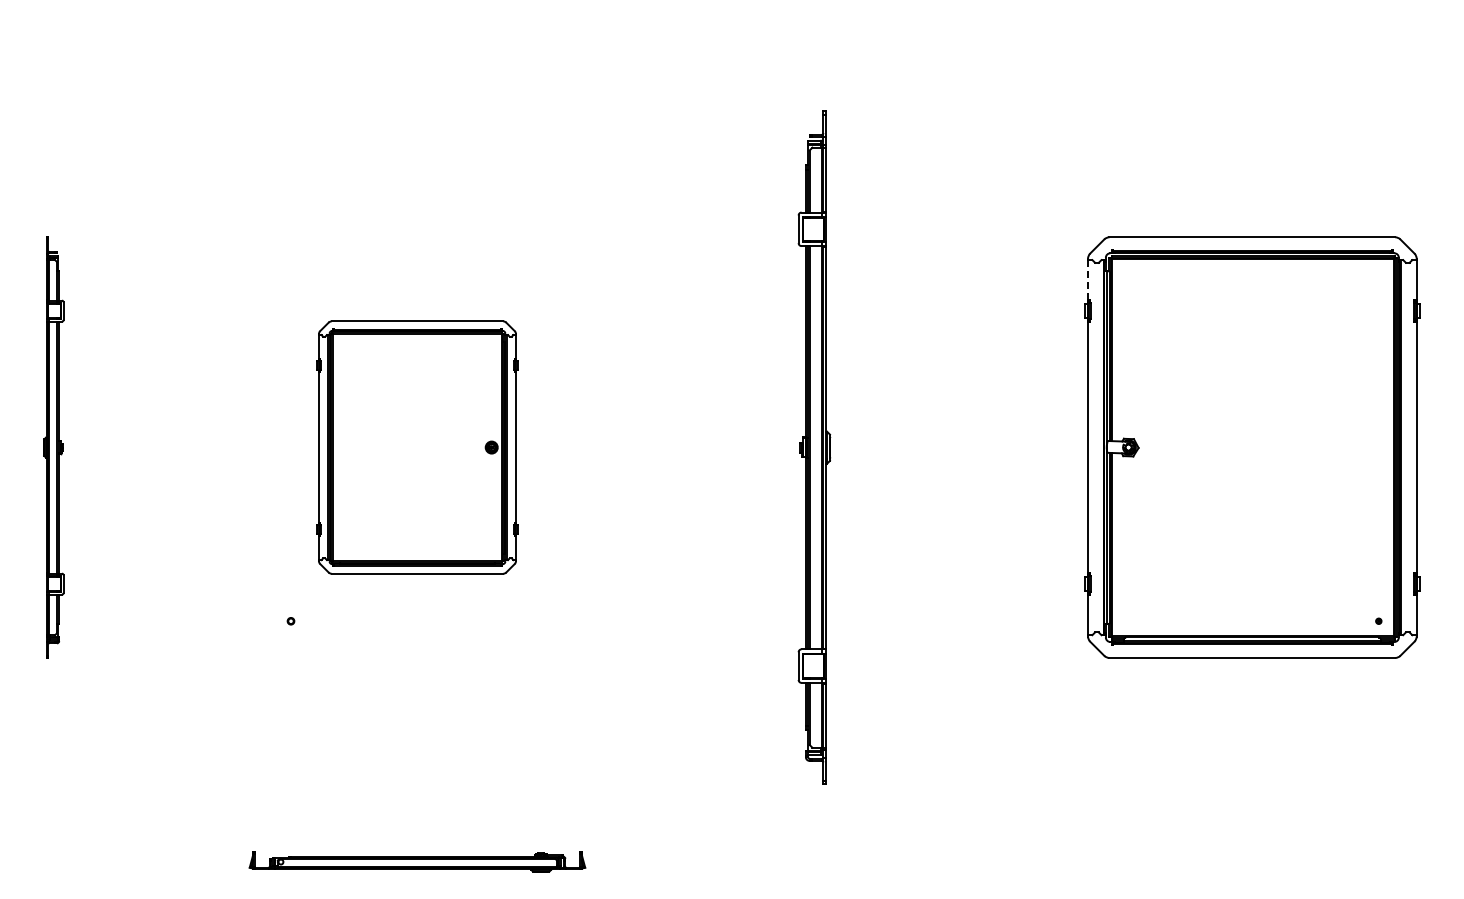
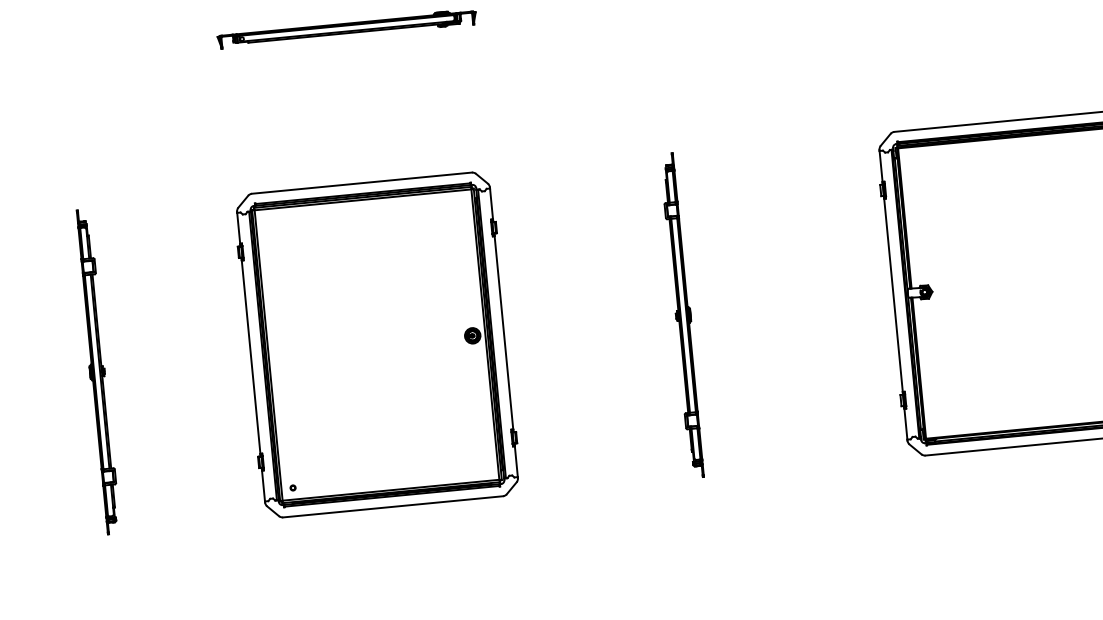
part: (417, 36) -> (347, 28), added
line: (1088, 279) -> (881, 165), dashed -> solid
part: (417, 447) -> (377, 344), size x1.67
part: (814, 447) -> (682, 315), size x0.62

